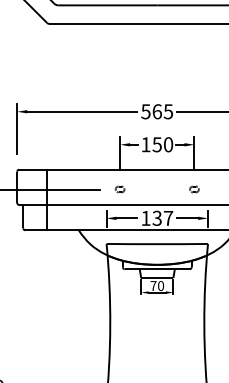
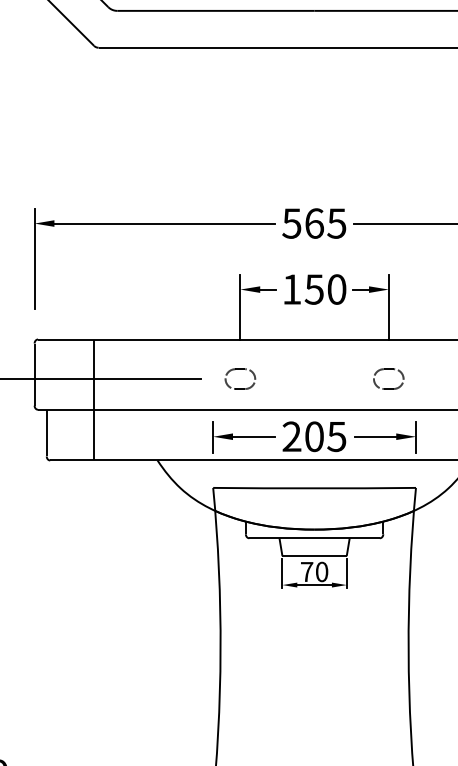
part: (119, 189) -> (238, 379), size x1.67
part: (194, 189) -> (388, 379), size x1.67
text: (157, 217) -> (314, 434), 137 -> 205

